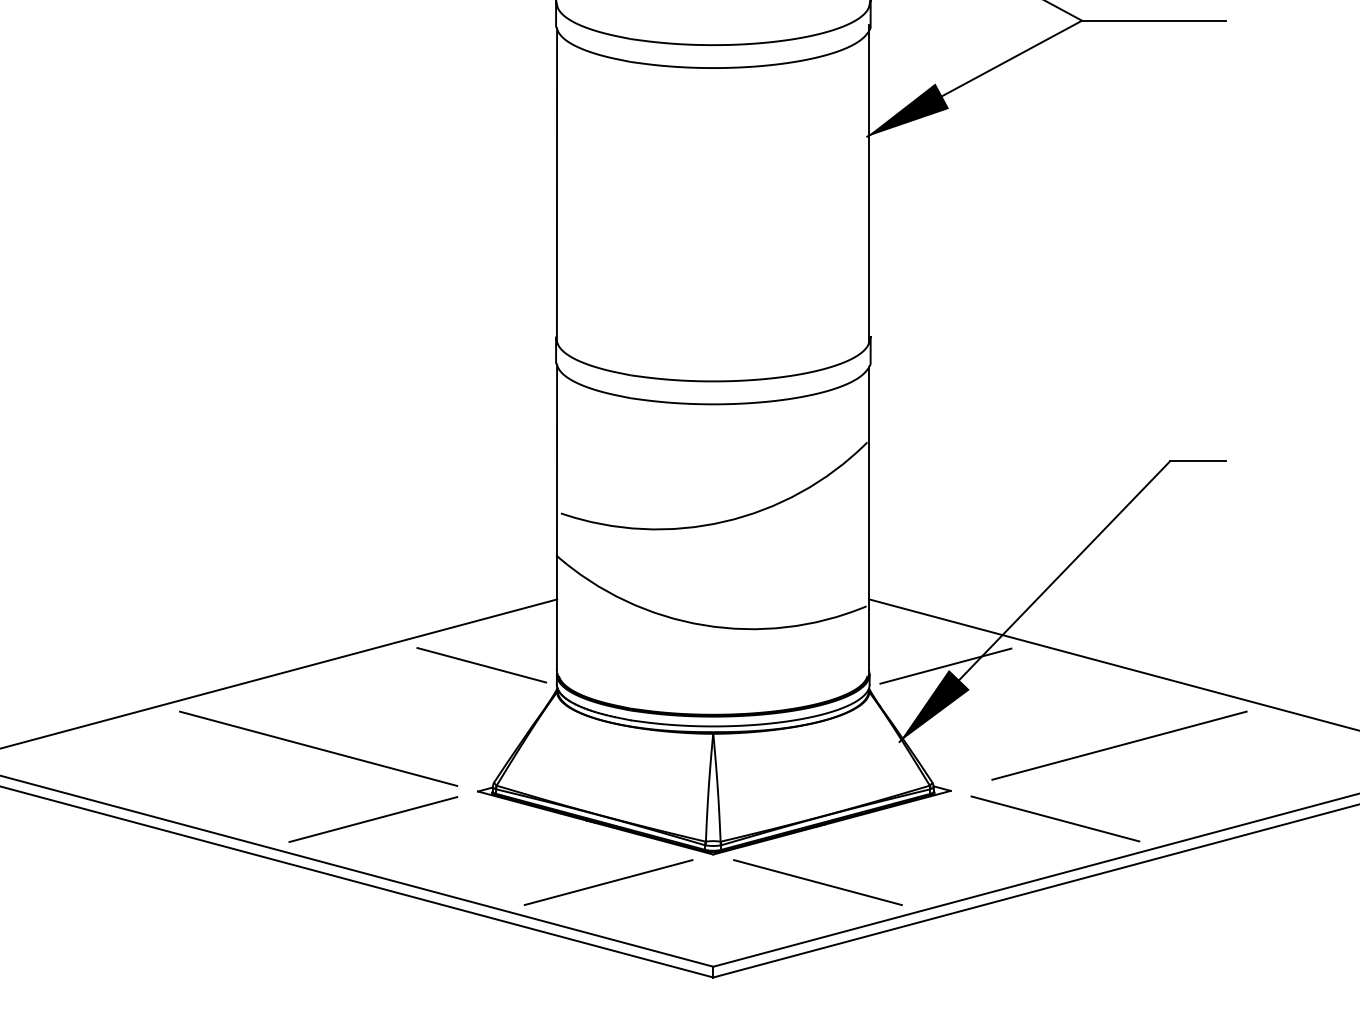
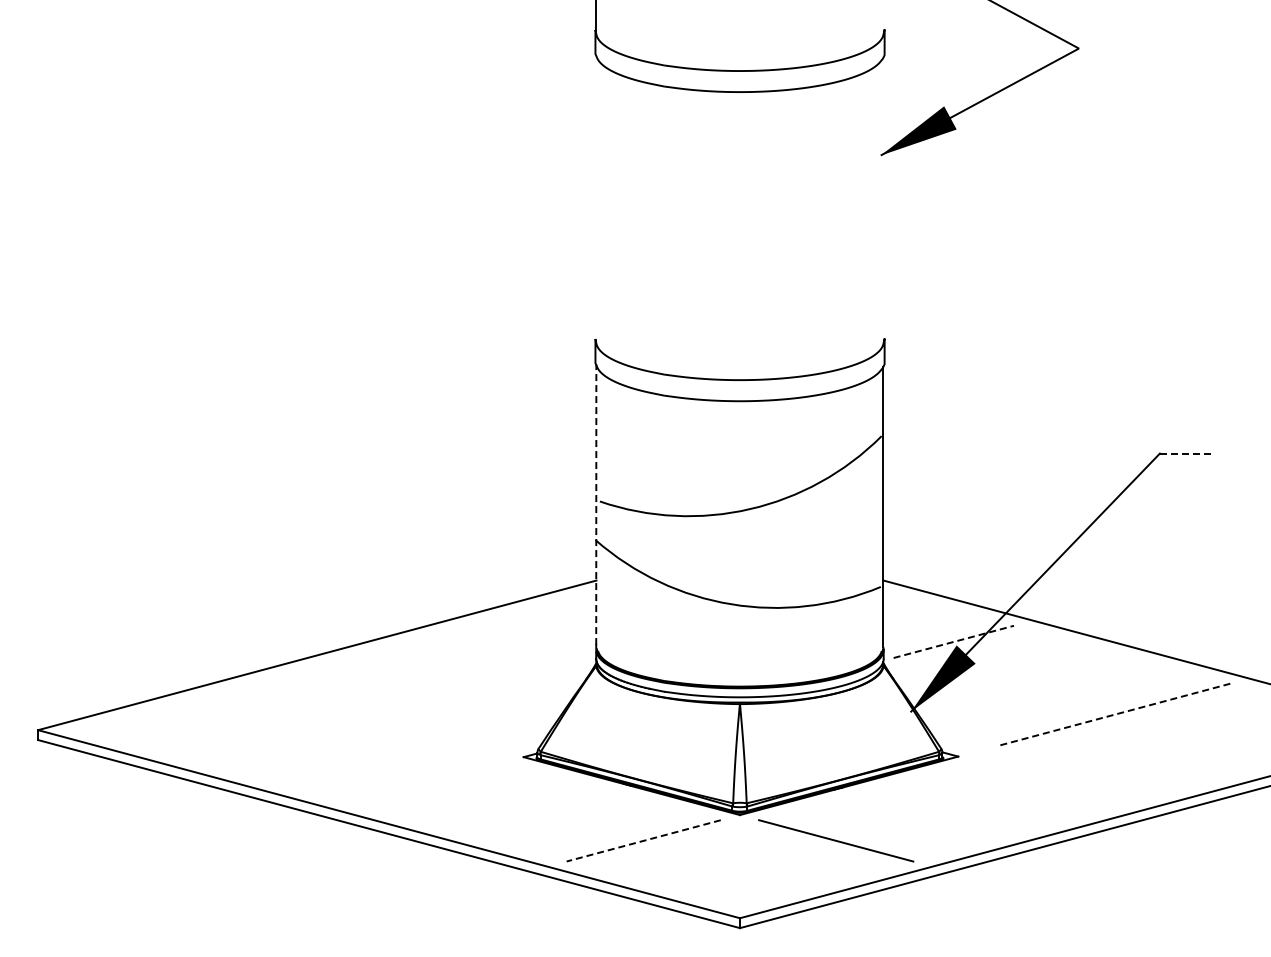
line: (1153, 20) -> (1144, 48), removed
line: (557, 183) -> (596, 198), removed
line: (869, 183) -> (883, 198), removed
line: (1197, 461) -> (1185, 453), solid -> dashed
line: (557, 516) -> (596, 504), solid -> dashed
line: (482, 664) -> (527, 640), removed
line: (946, 665) -> (954, 641), solid -> dashed
line: (1119, 746) -> (1113, 715), solid -> dashed
line: (317, 748) -> (376, 717), removed
line: (373, 819) -> (427, 782), removed
line: (1055, 819) -> (1054, 782), removed
line: (608, 882) -> (643, 840), solid -> dashed

